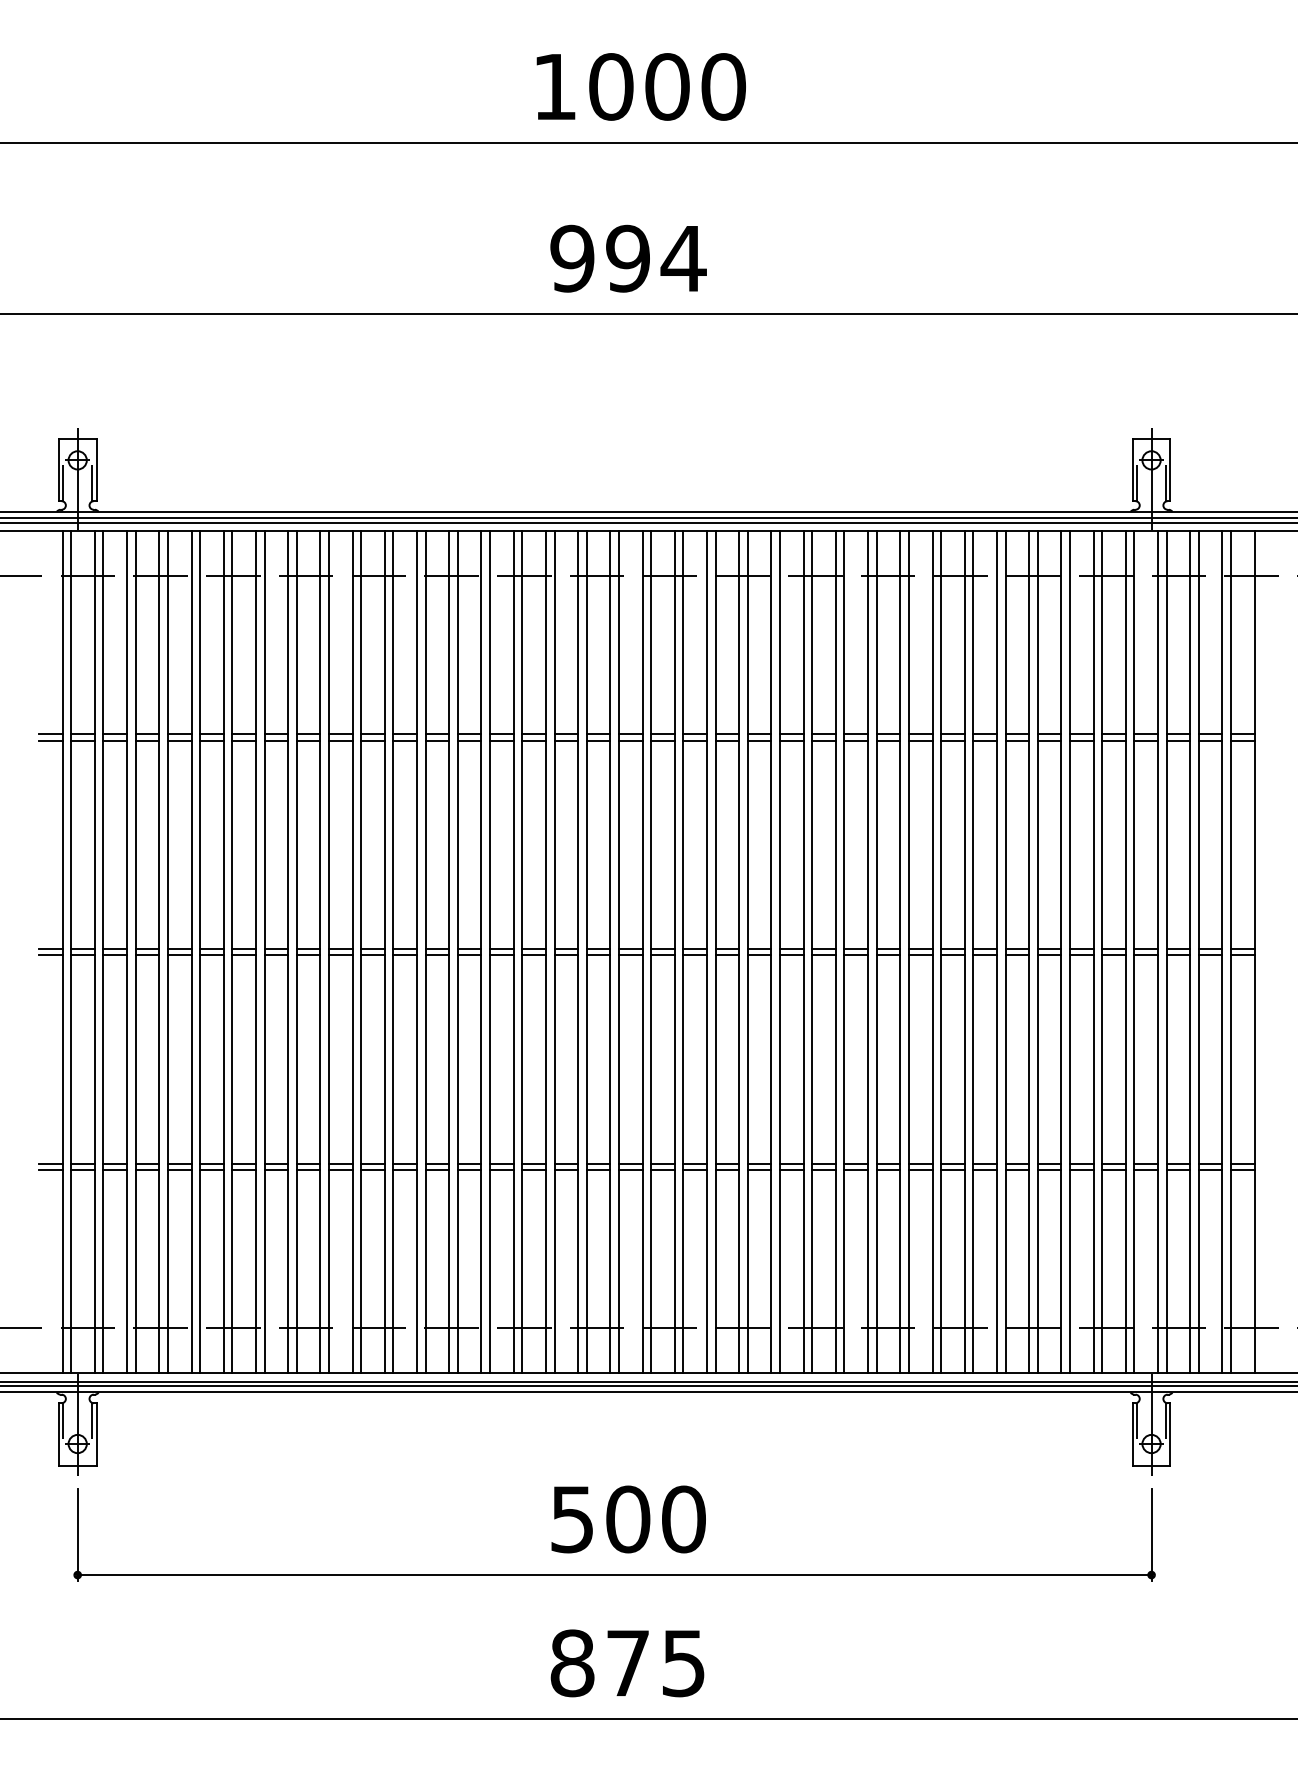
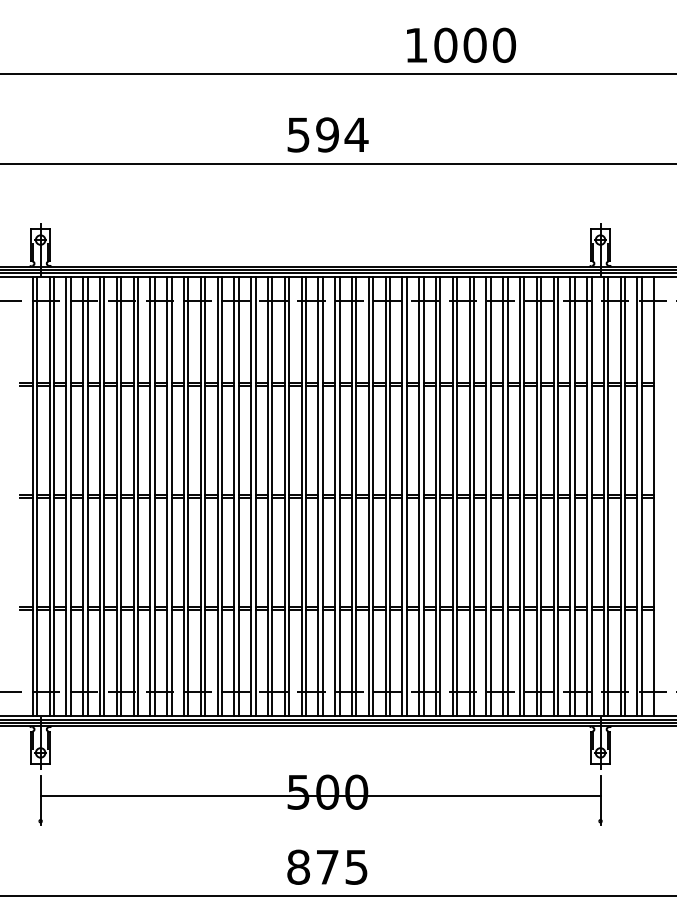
text: (641, 85) -> (461, 44), moved
text: (572, 257) -> (298, 134), 994 -> 594
line: (614, 1575) -> (320, 796), moved

